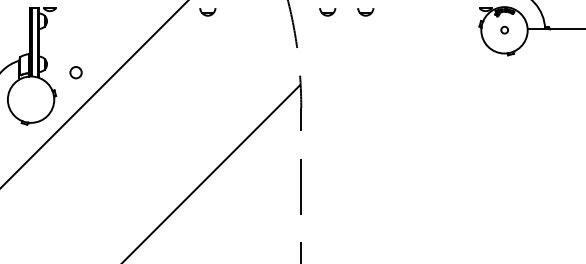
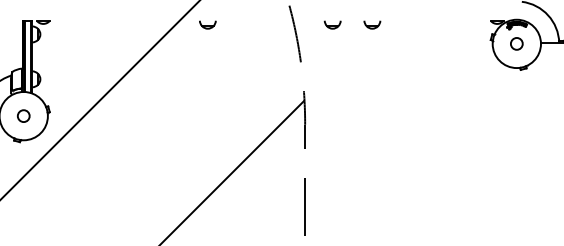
circle: (504, 29) -> (516, 43), size x1.67
circle: (75, 72) -> (23, 115), moved

